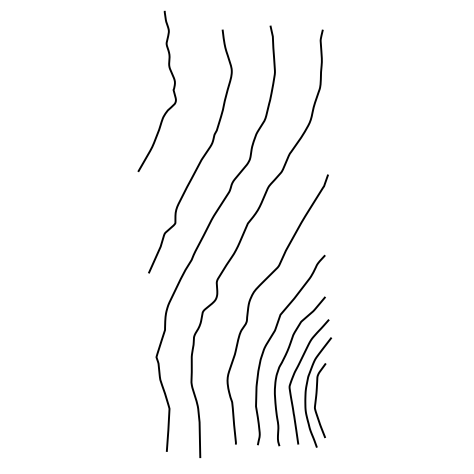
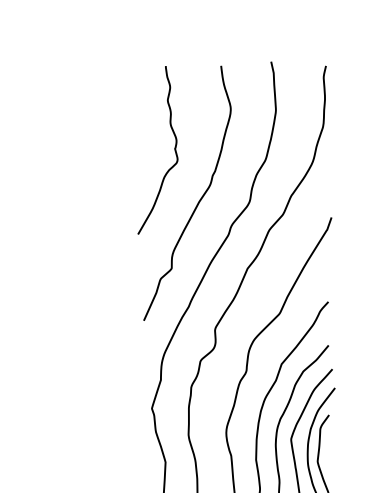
curve: (172, 90) -> (173, 149), moved

